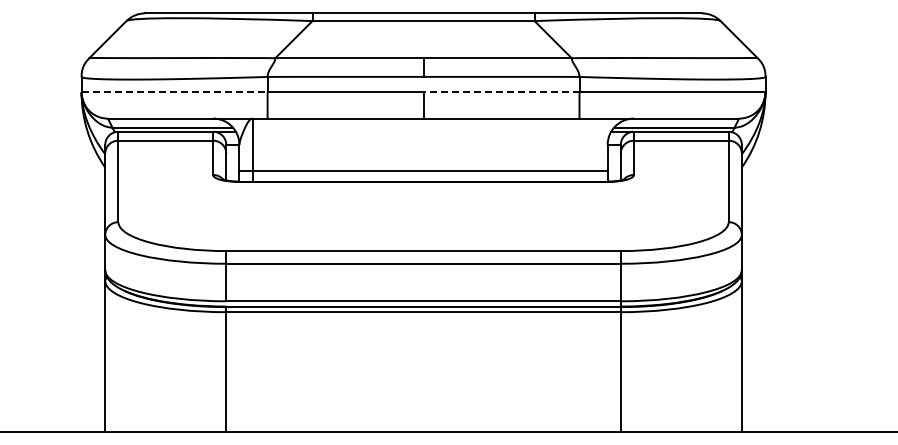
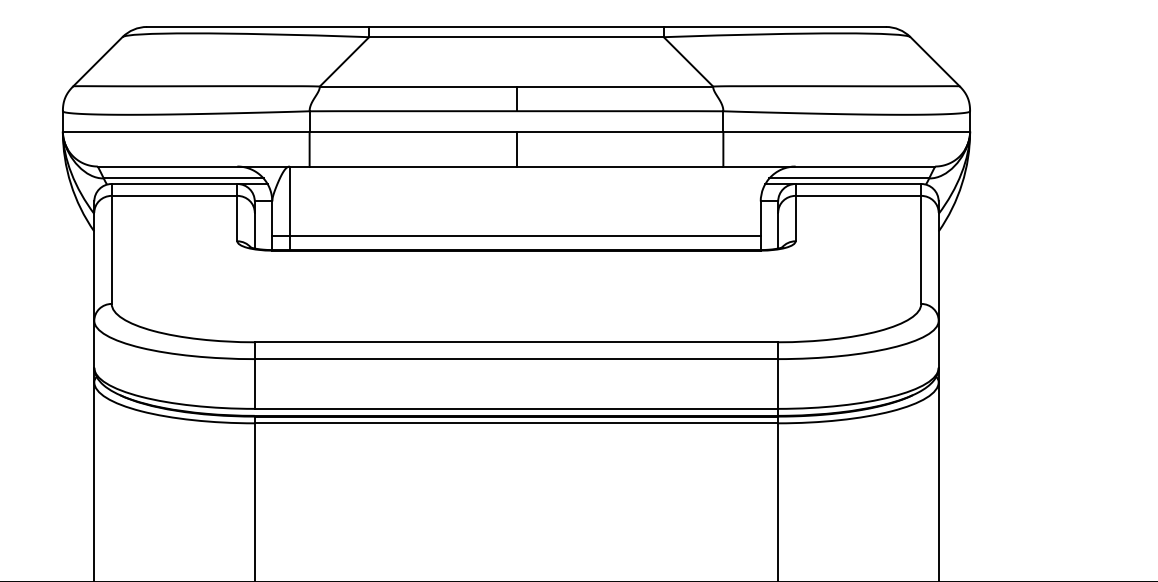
line: (174, 92) -> (186, 131), dashed -> solid
line: (501, 92) -> (619, 131), dashed -> solid

